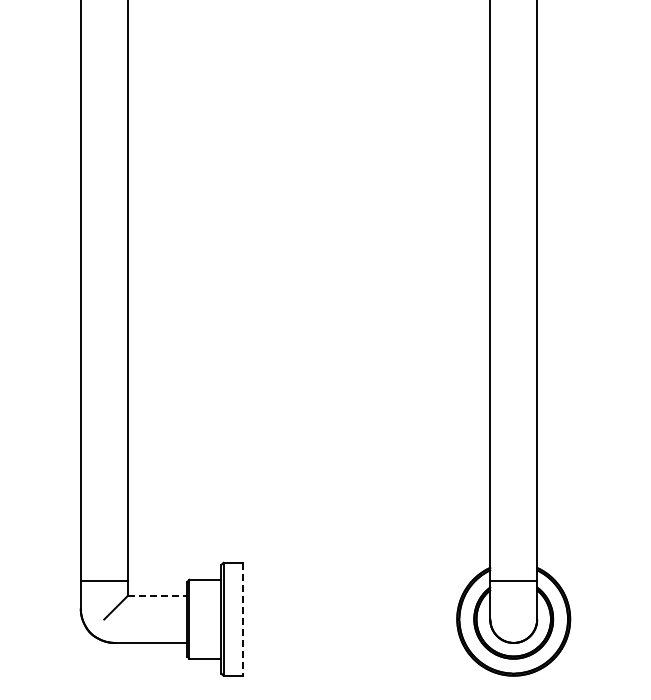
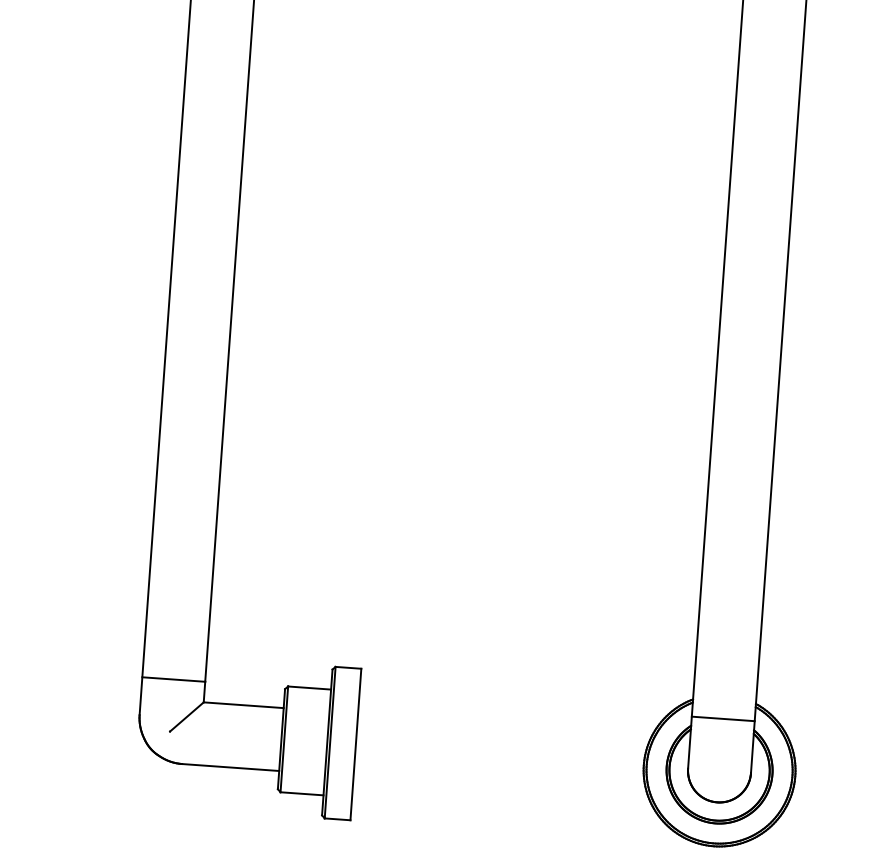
line: (157, 596) -> (243, 705), dashed -> solid
line: (242, 619) -> (355, 744), dashed -> solid

